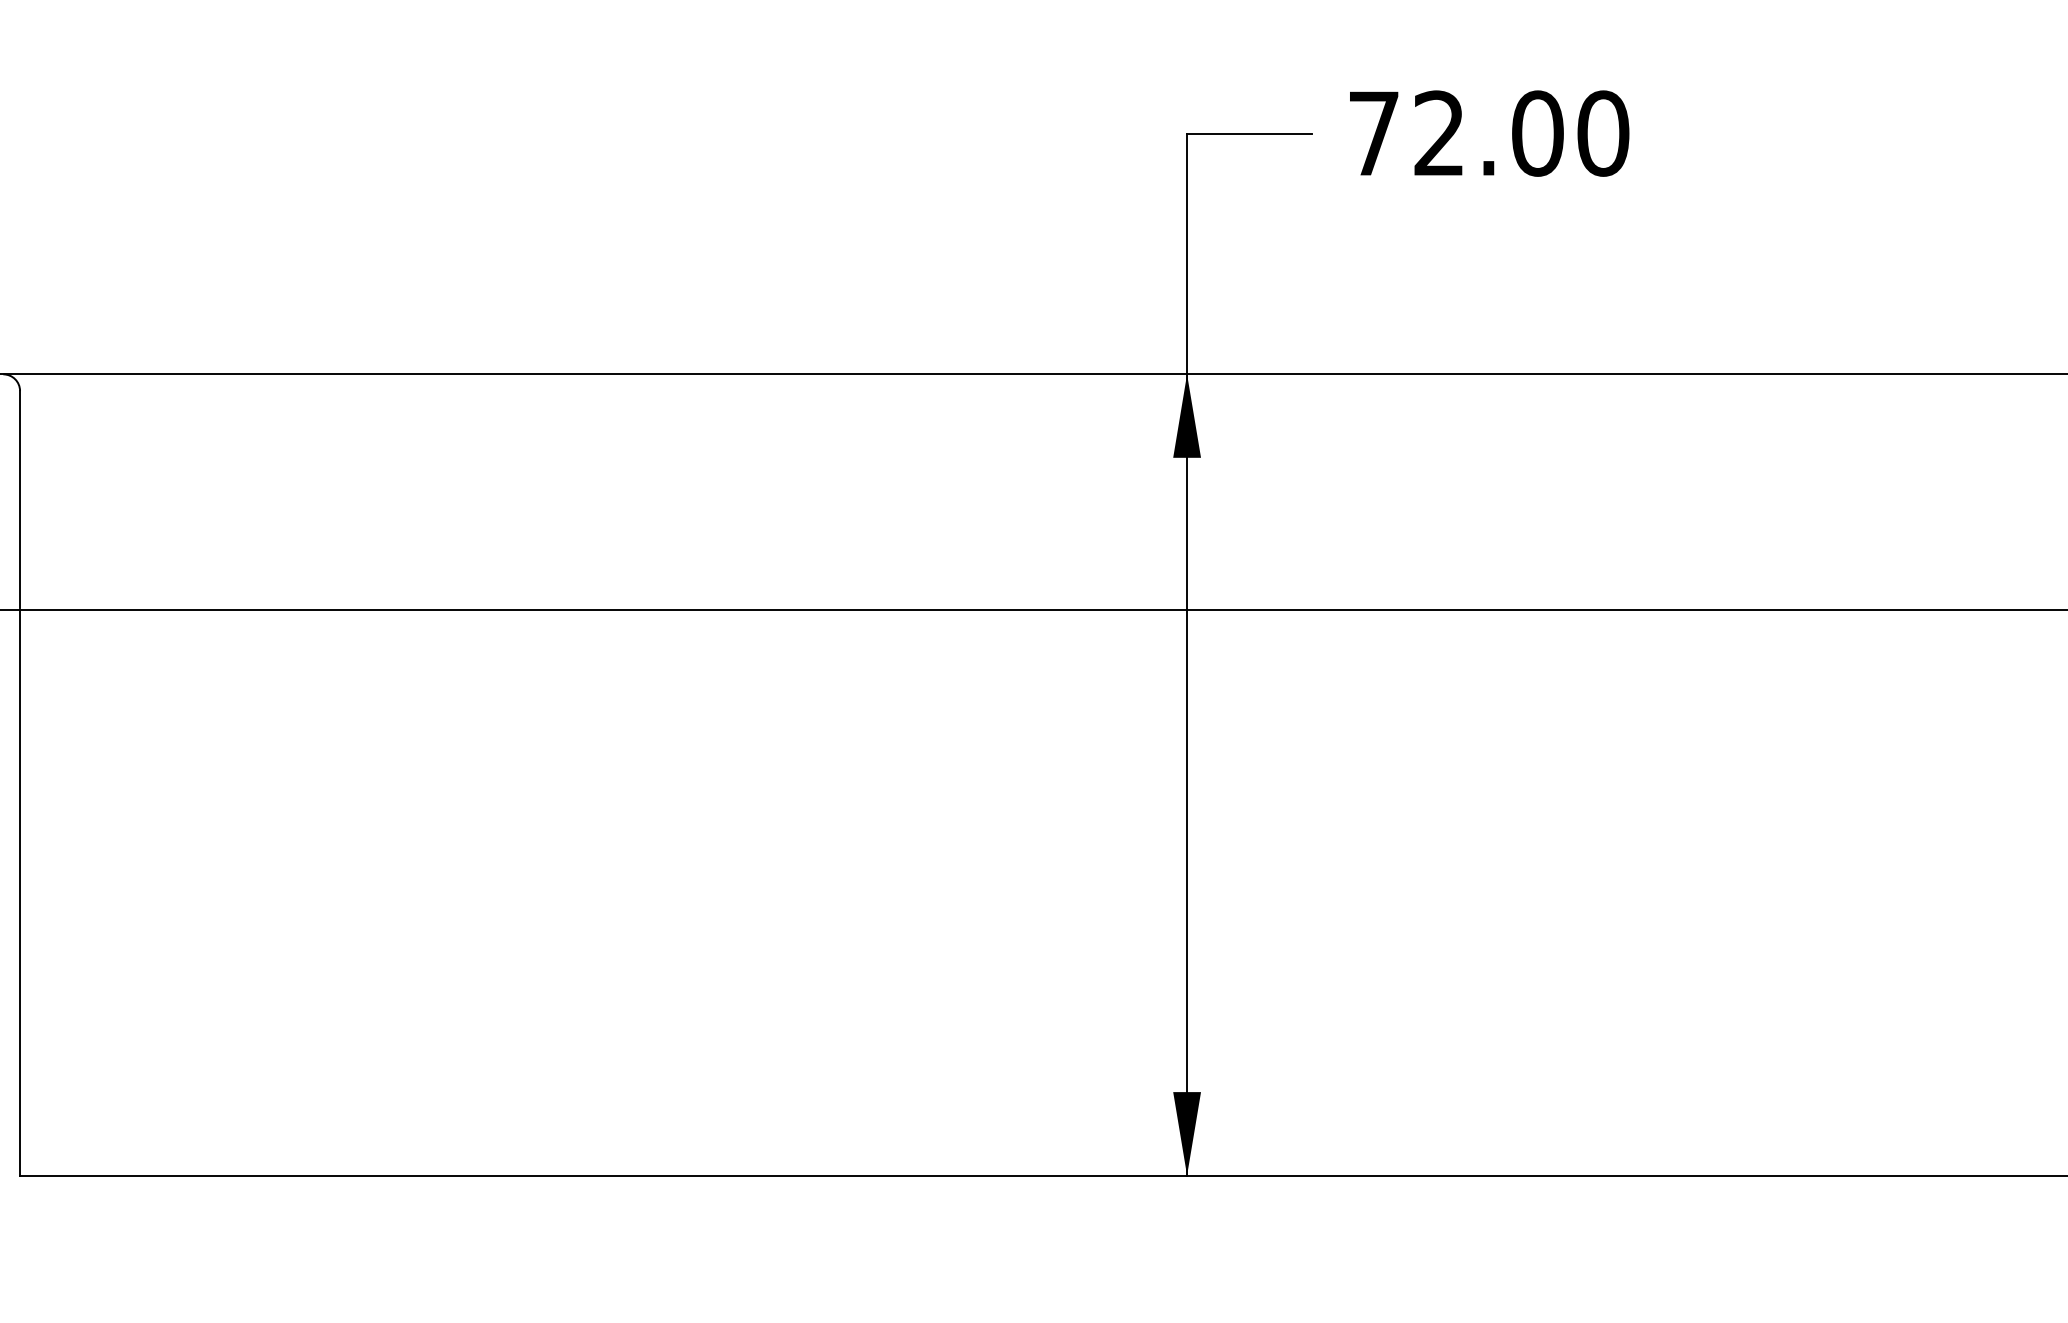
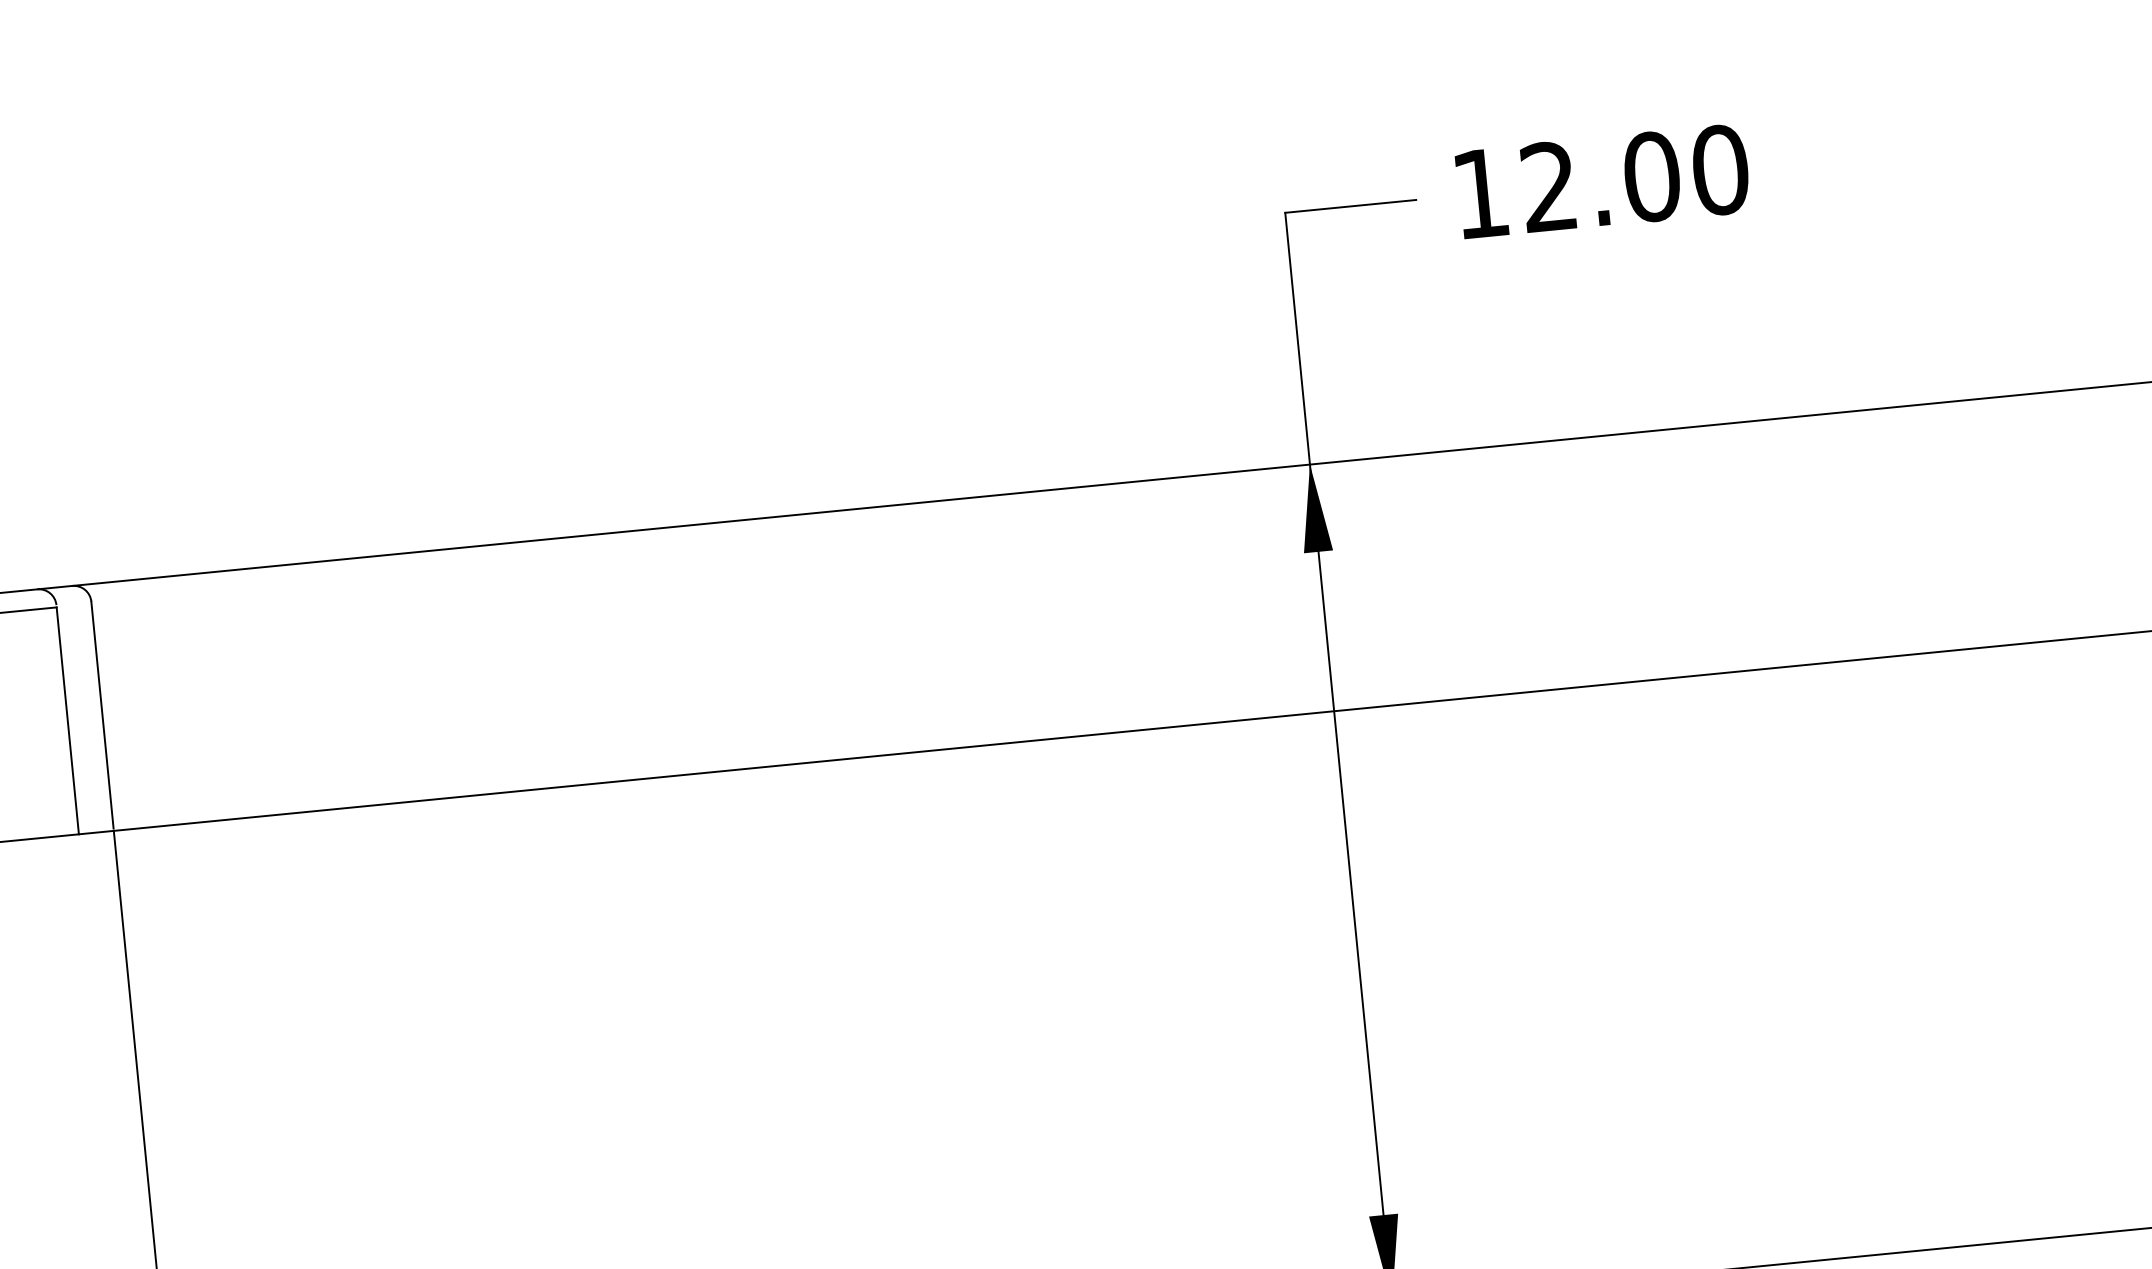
text: (1374, 133) -> (1481, 193), 72.00 -> 12.00

